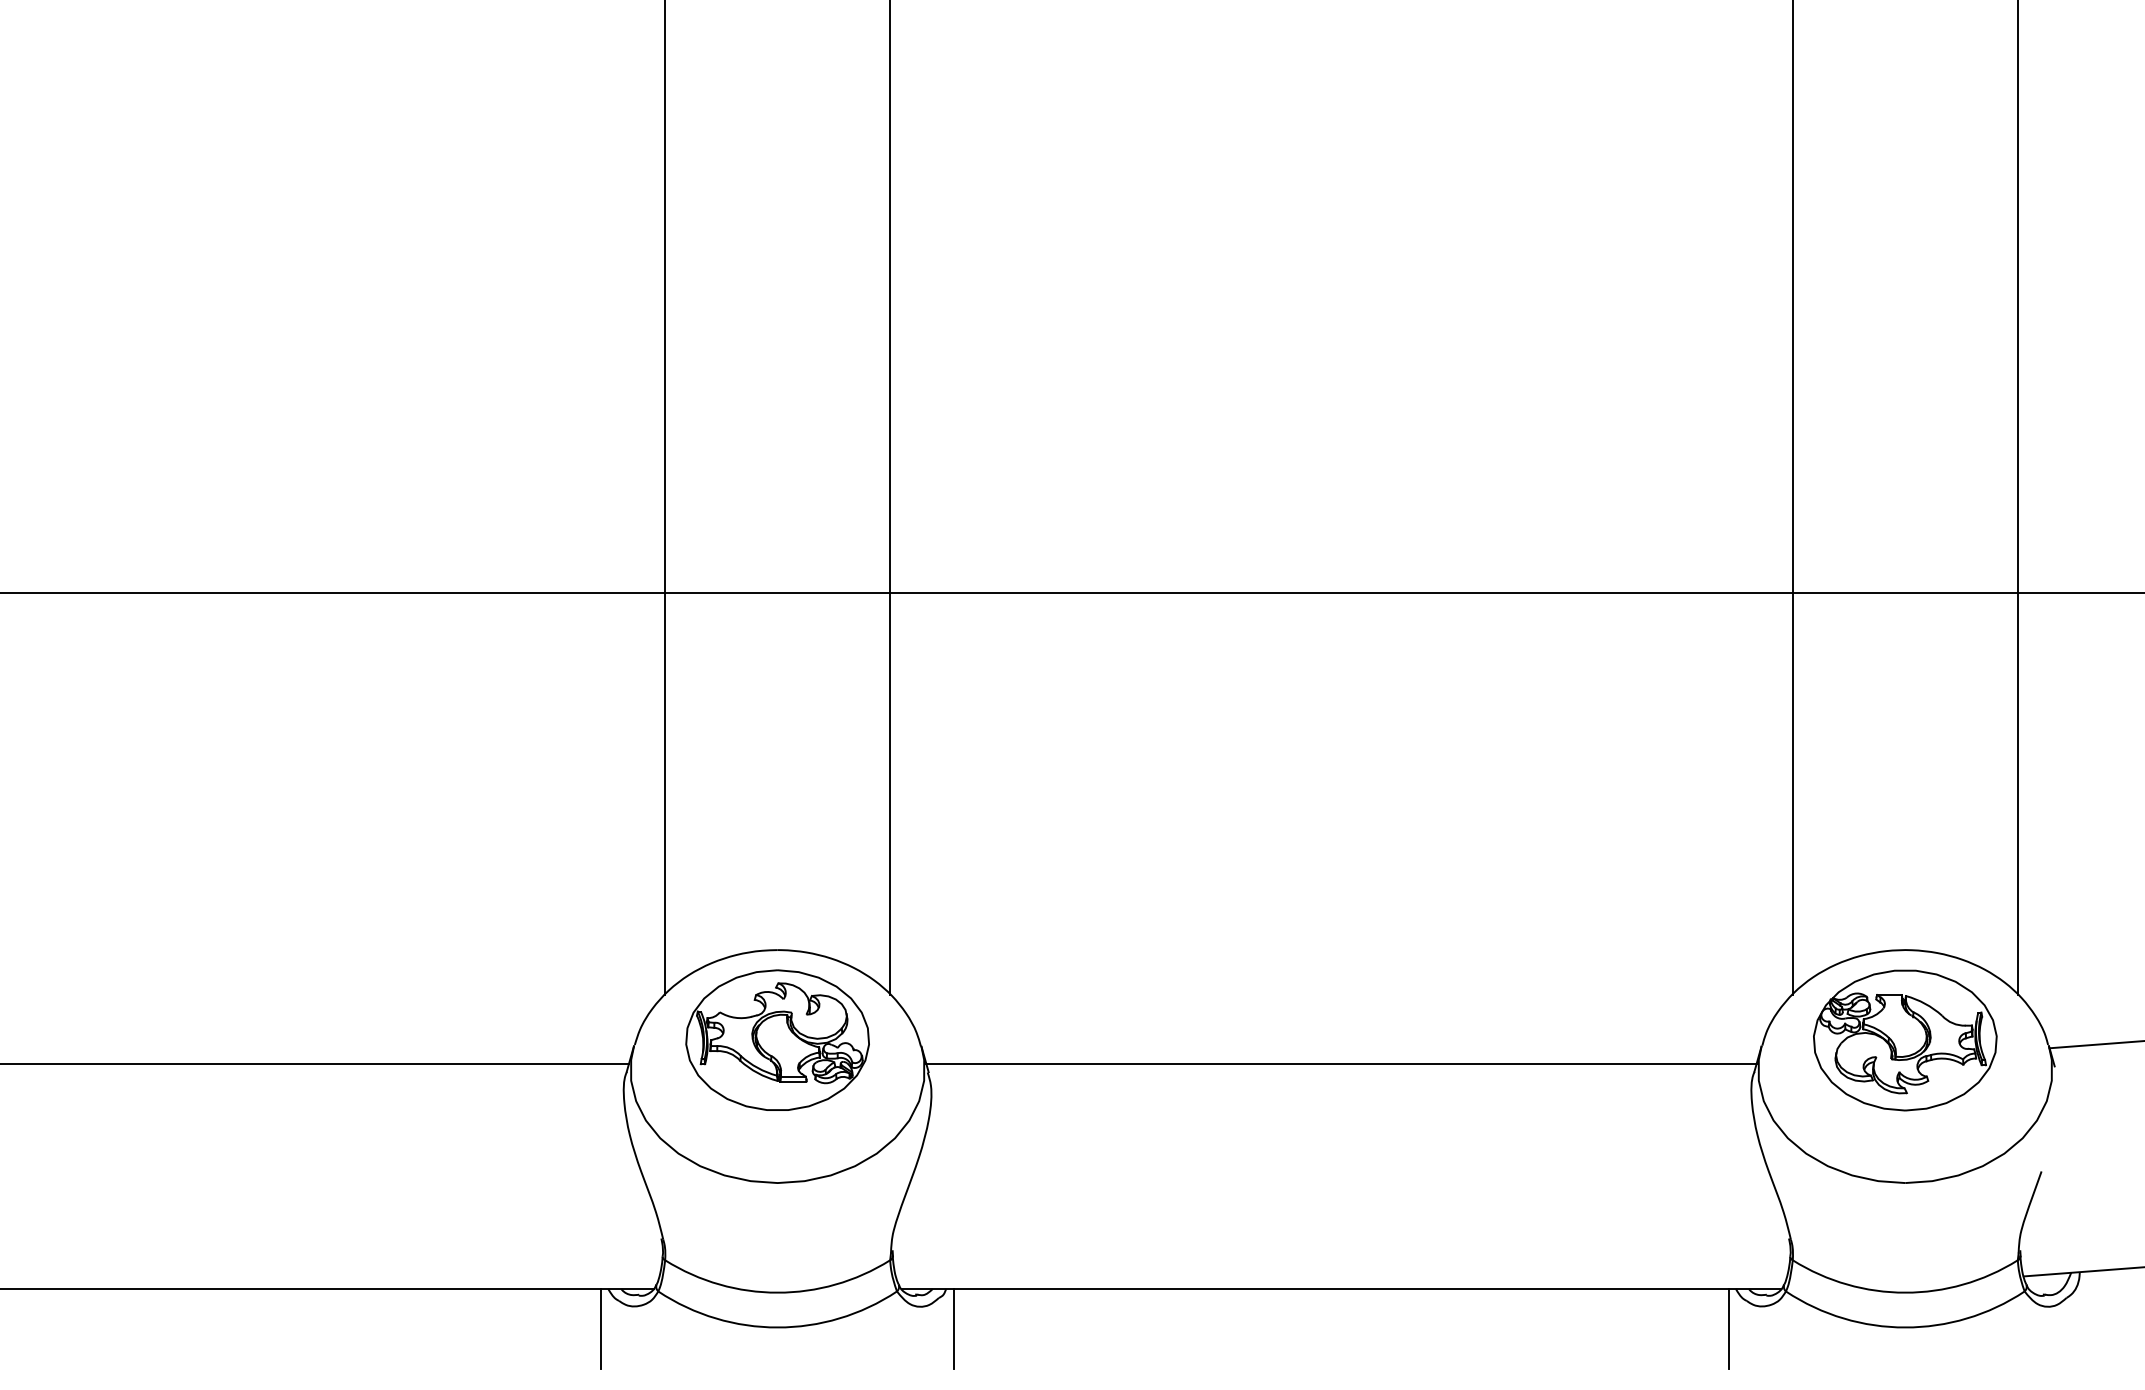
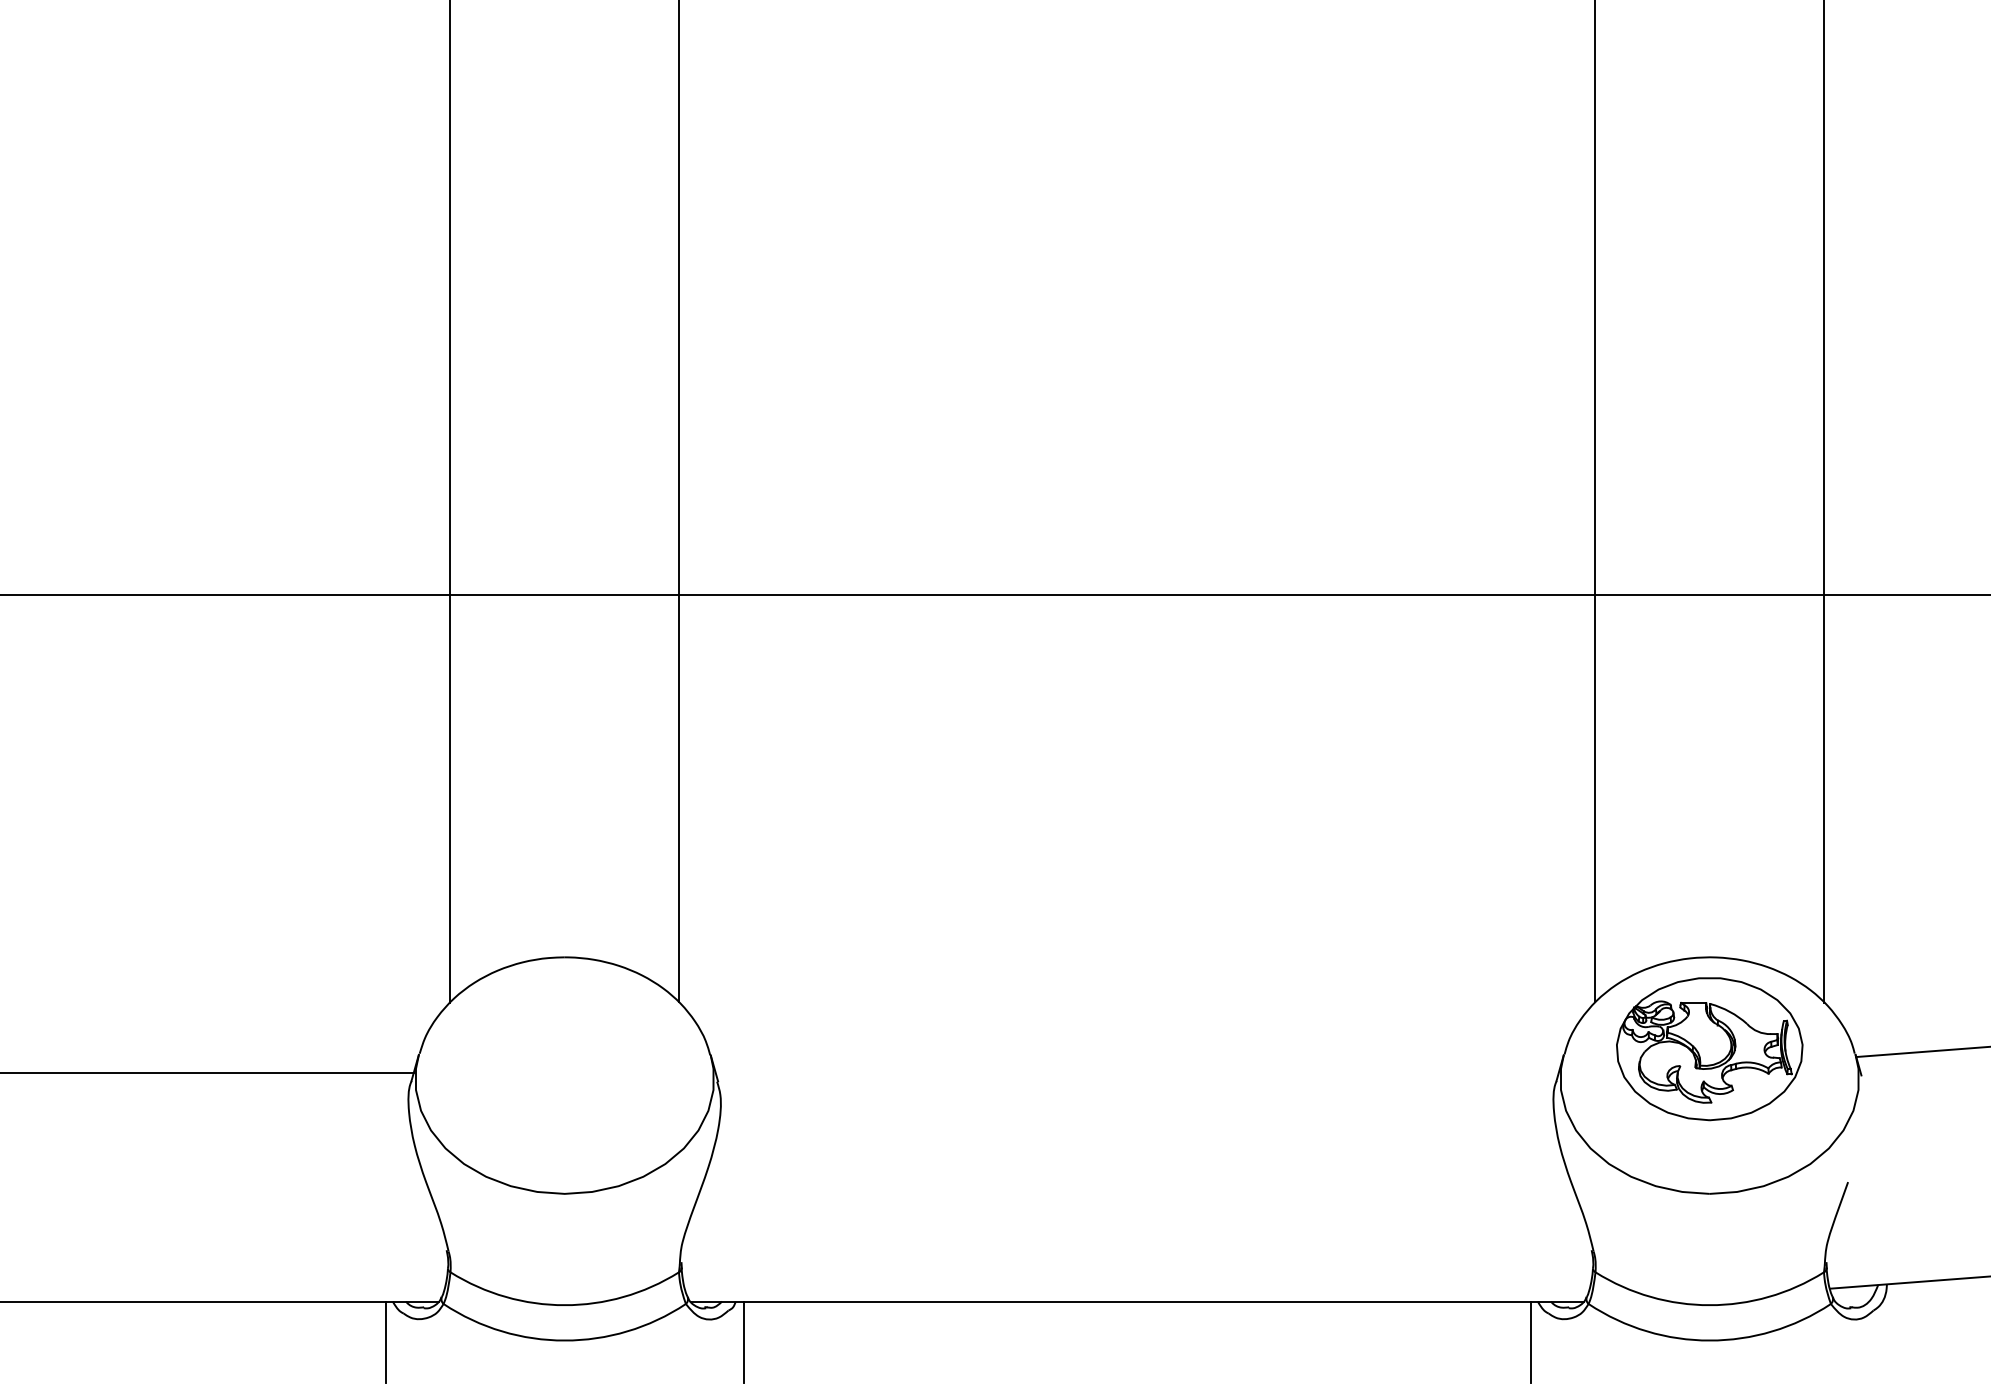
part: (777, 1039) -> (564, 1048), removed
line: (1341, 1063) -> (1137, 1072), removed

